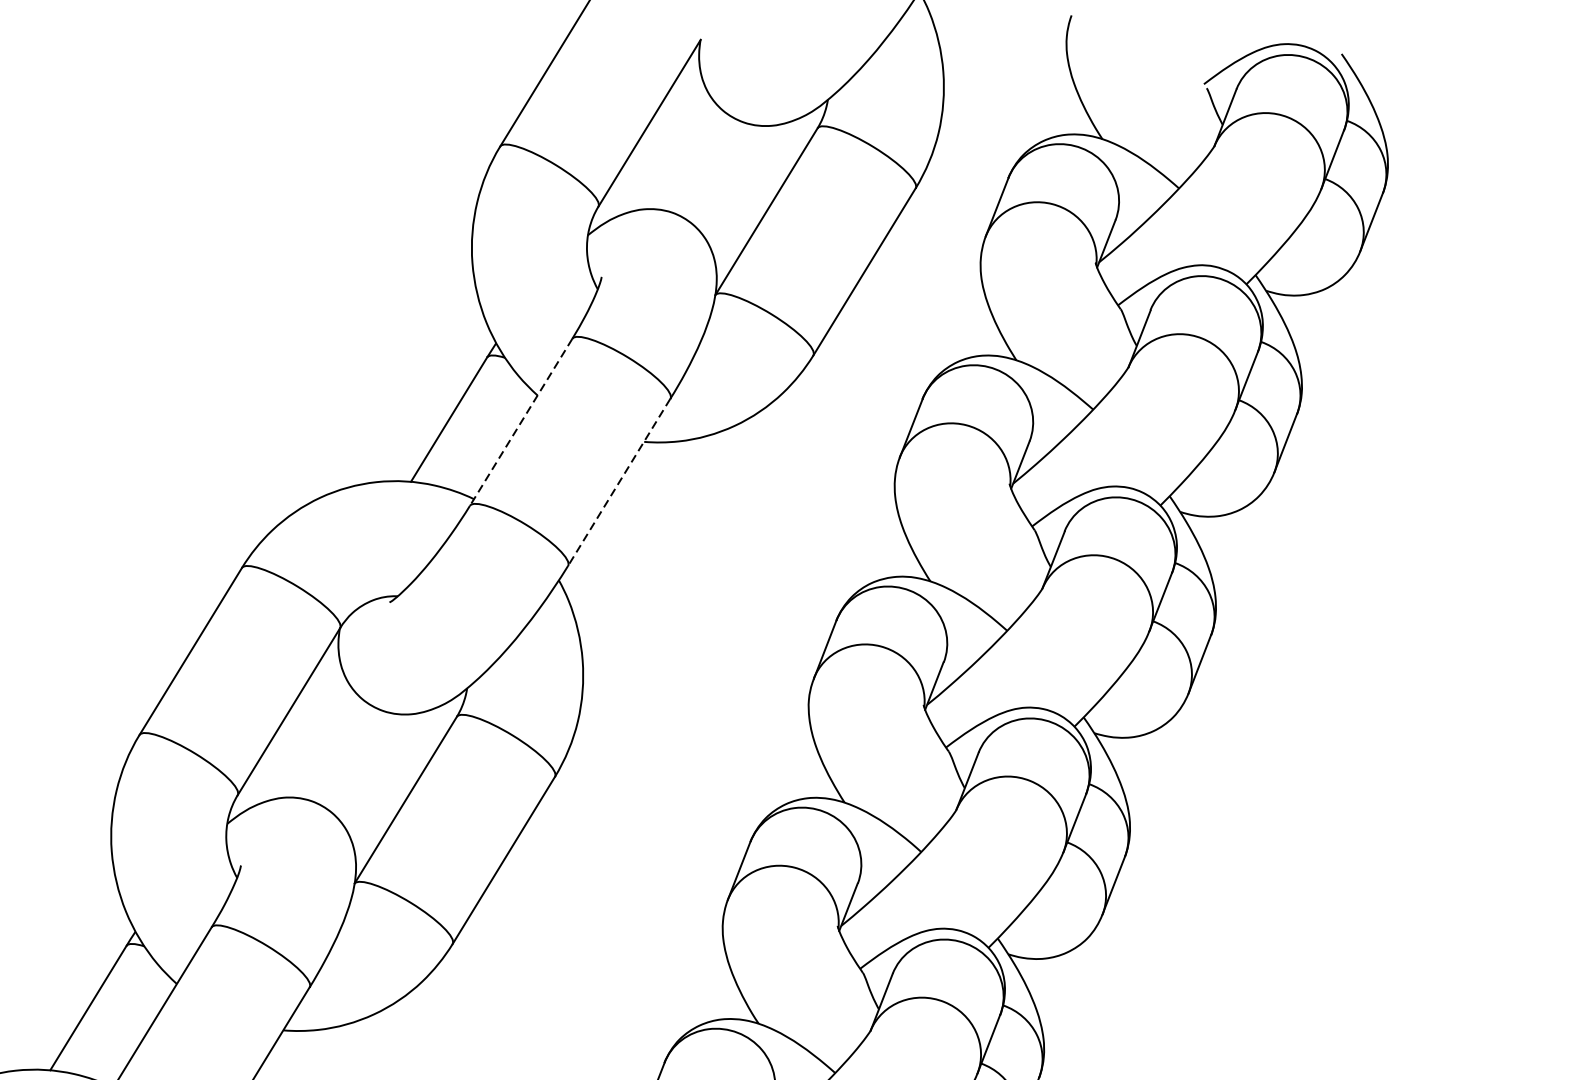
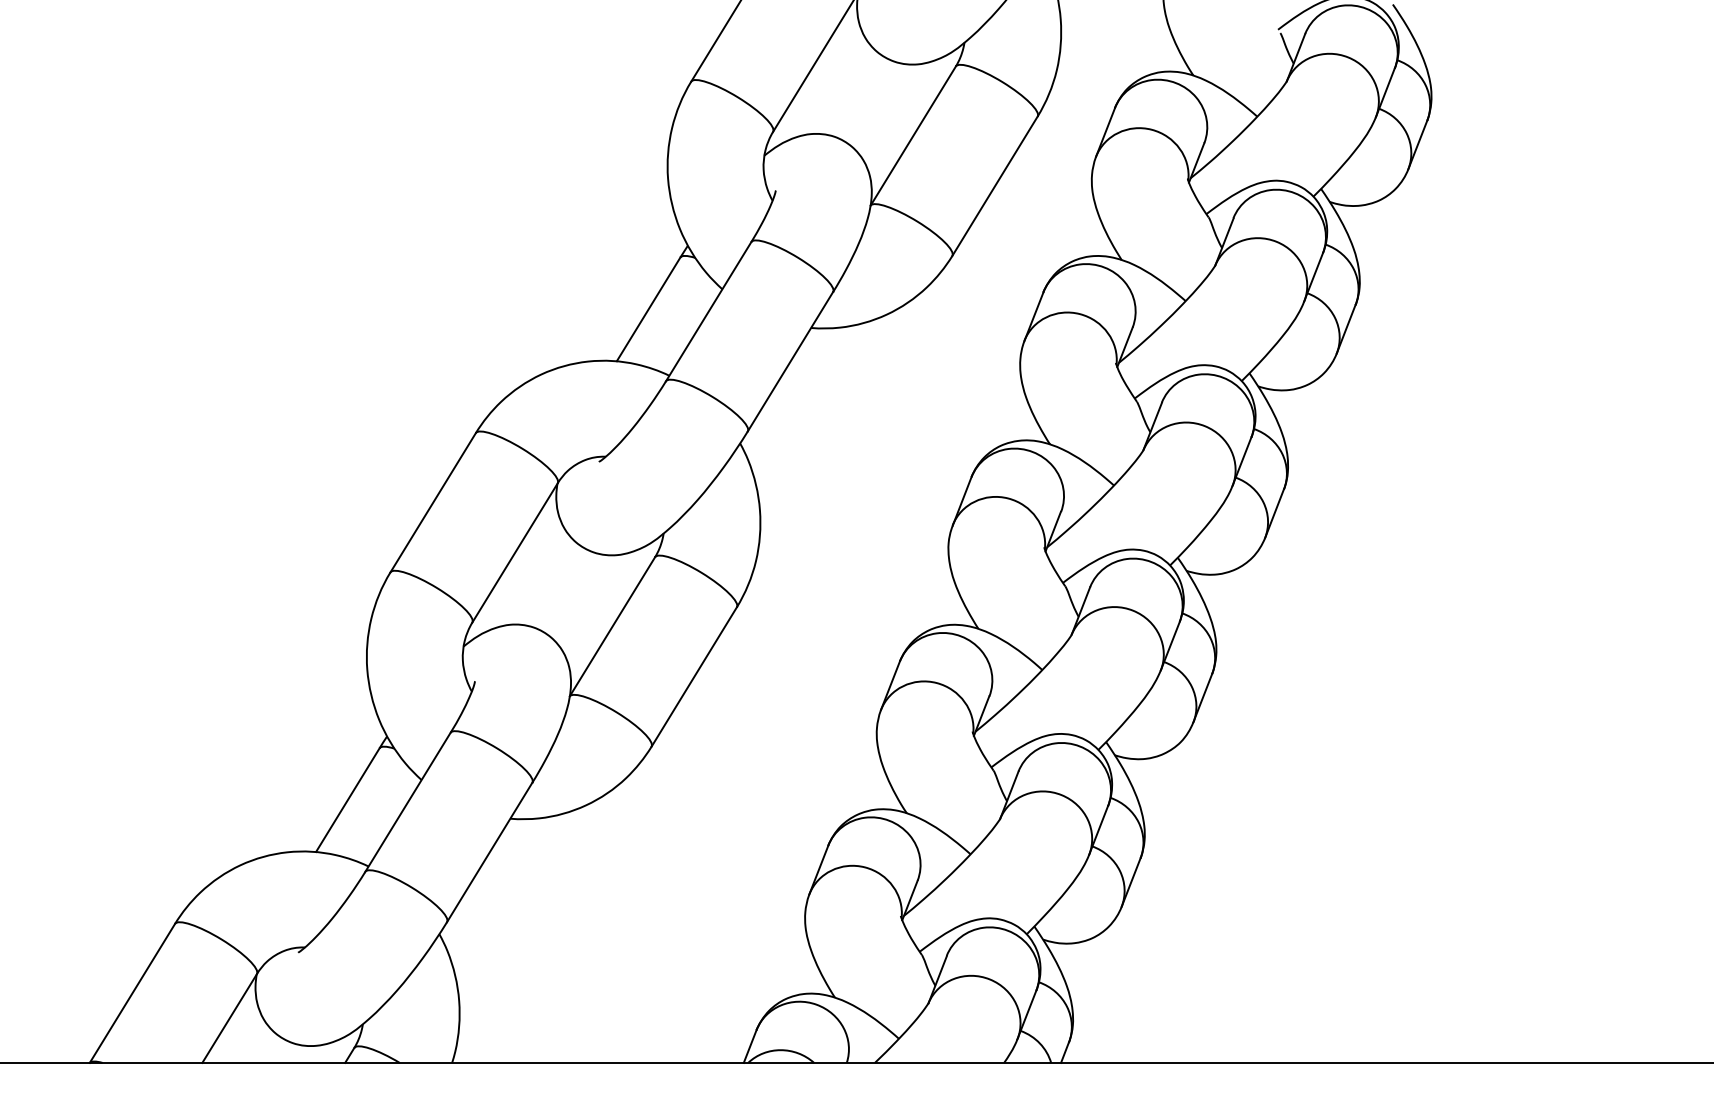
line: (520, 422) -> (708, 311), dashed -> solid
line: (619, 482) -> (790, 361), dashed -> solid

